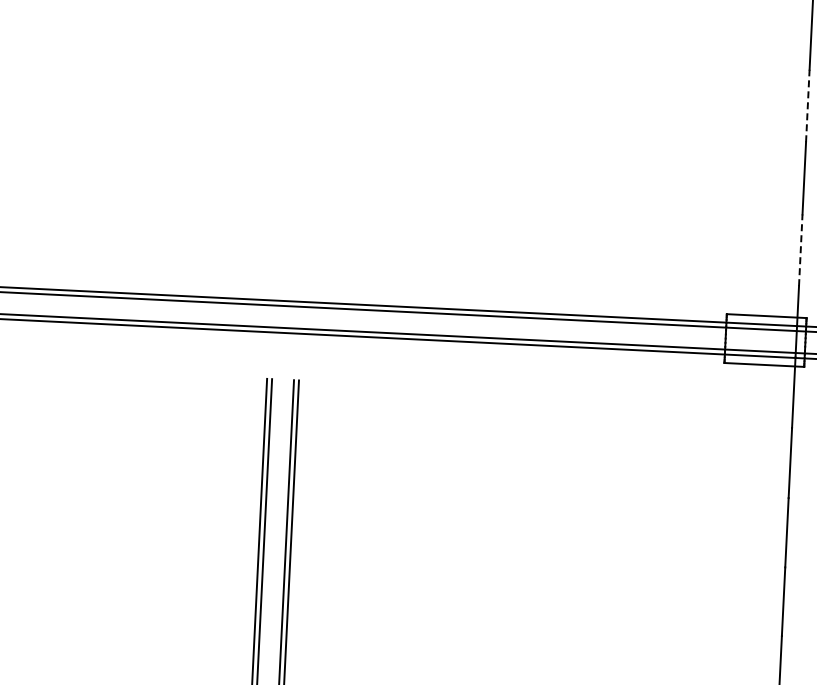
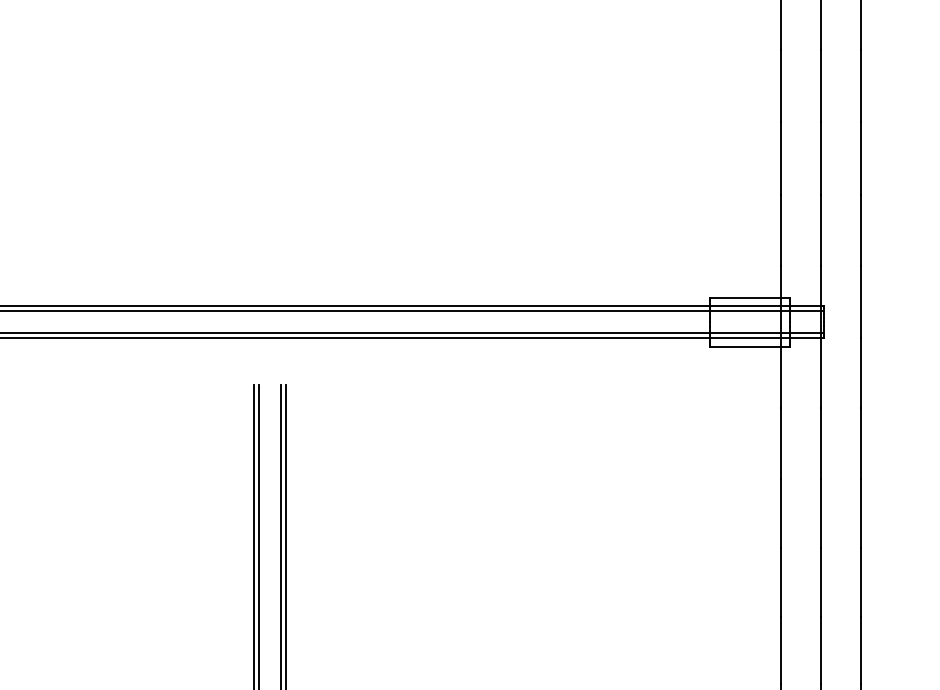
line: (808, 105) -> (781, 85), dashed -> solid
line: (801, 250) -> (781, 230), dashed -> solid

